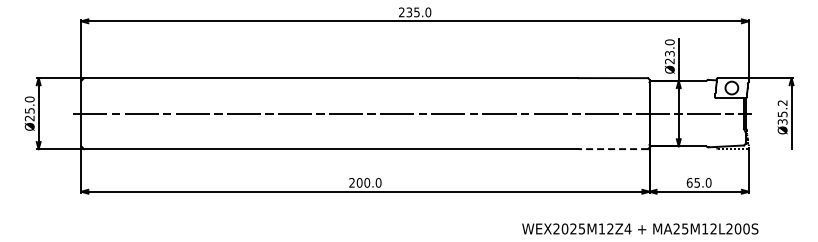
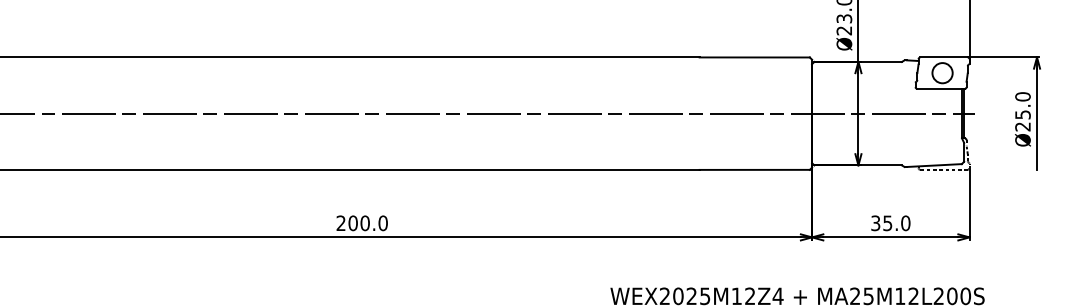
text: (782, 112) -> (1022, 111), Ø35.2 -> Ø25.0
line: (613, 149) -> (755, 170), dashed -> solid
text: (689, 182) -> (875, 222), 65.0 -> 35.0

